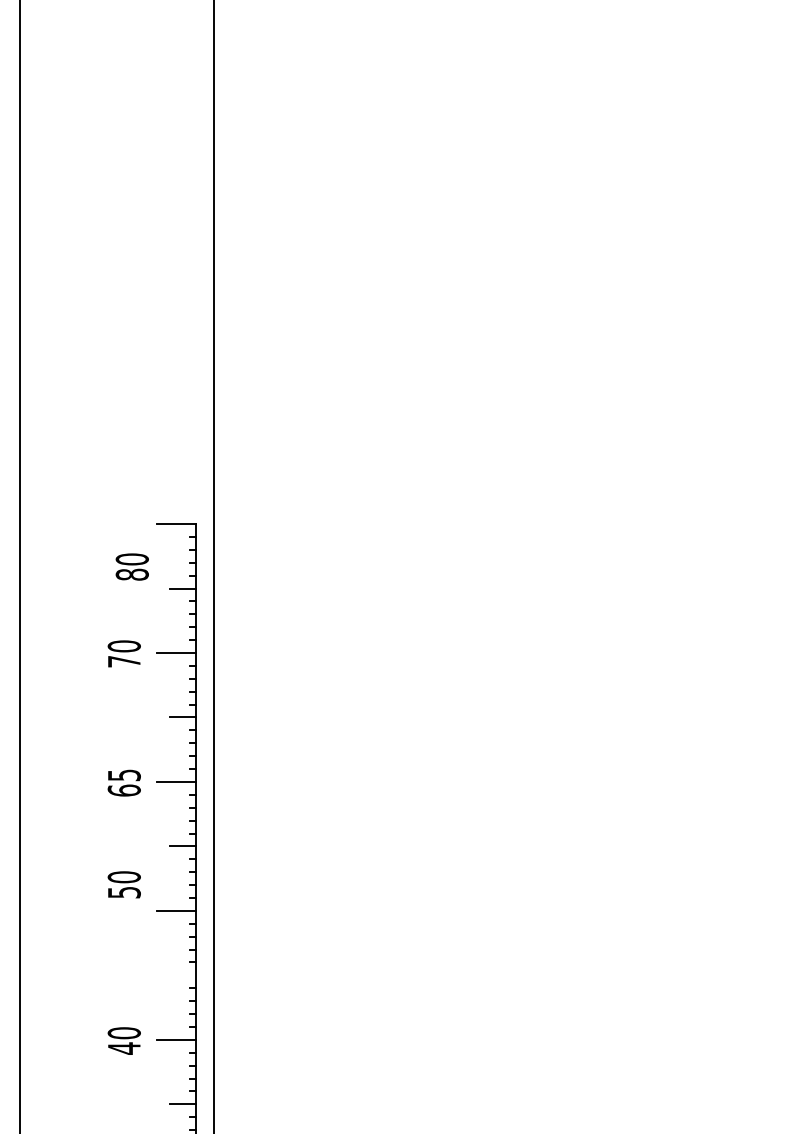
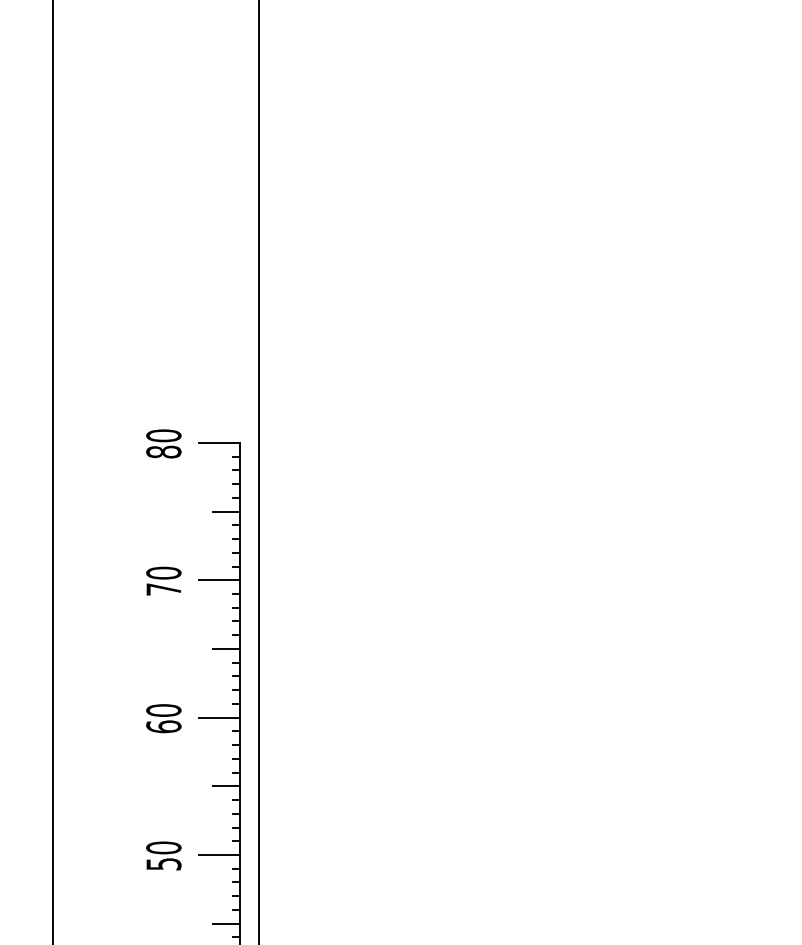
text: (131, 566) -> (162, 443), moved
text: (123, 775) -> (162, 710), 65 -> 60
text: (123, 884) -> (162, 855), moved
line: (183, 975) -> (226, 923), added

